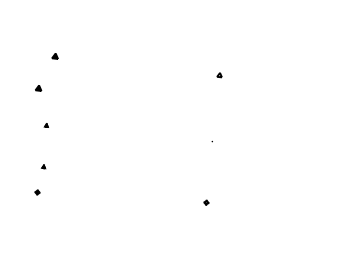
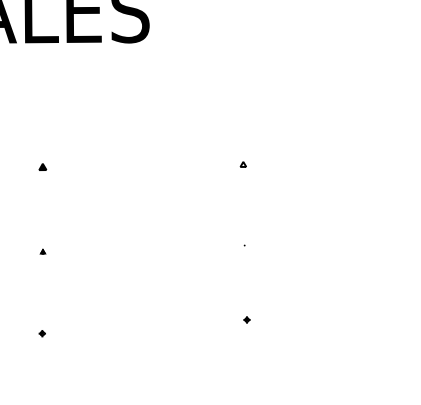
part: (38, 87) -> (27, 207), removed
part: (43, 166) -> (45, 301), removed

